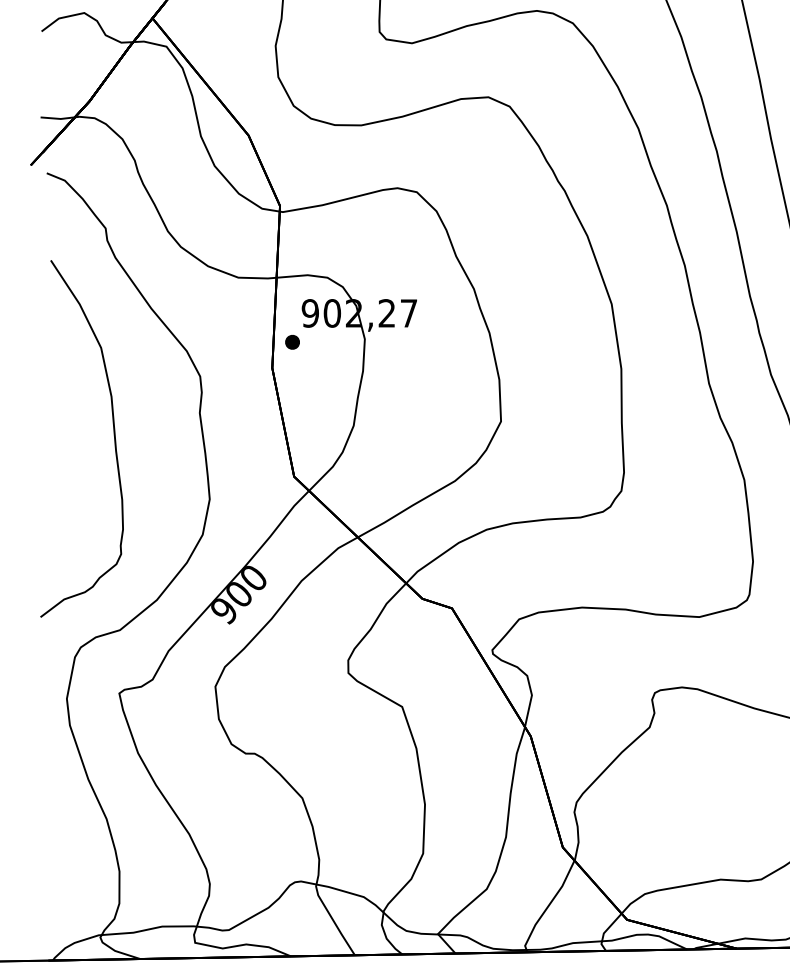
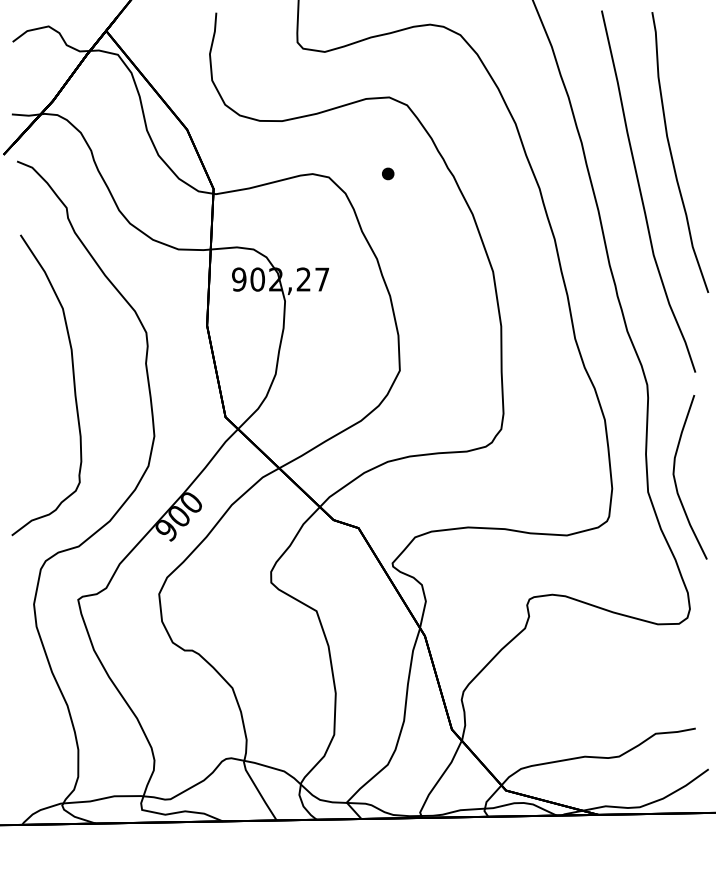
part: (292, 341) -> (388, 173), moved

